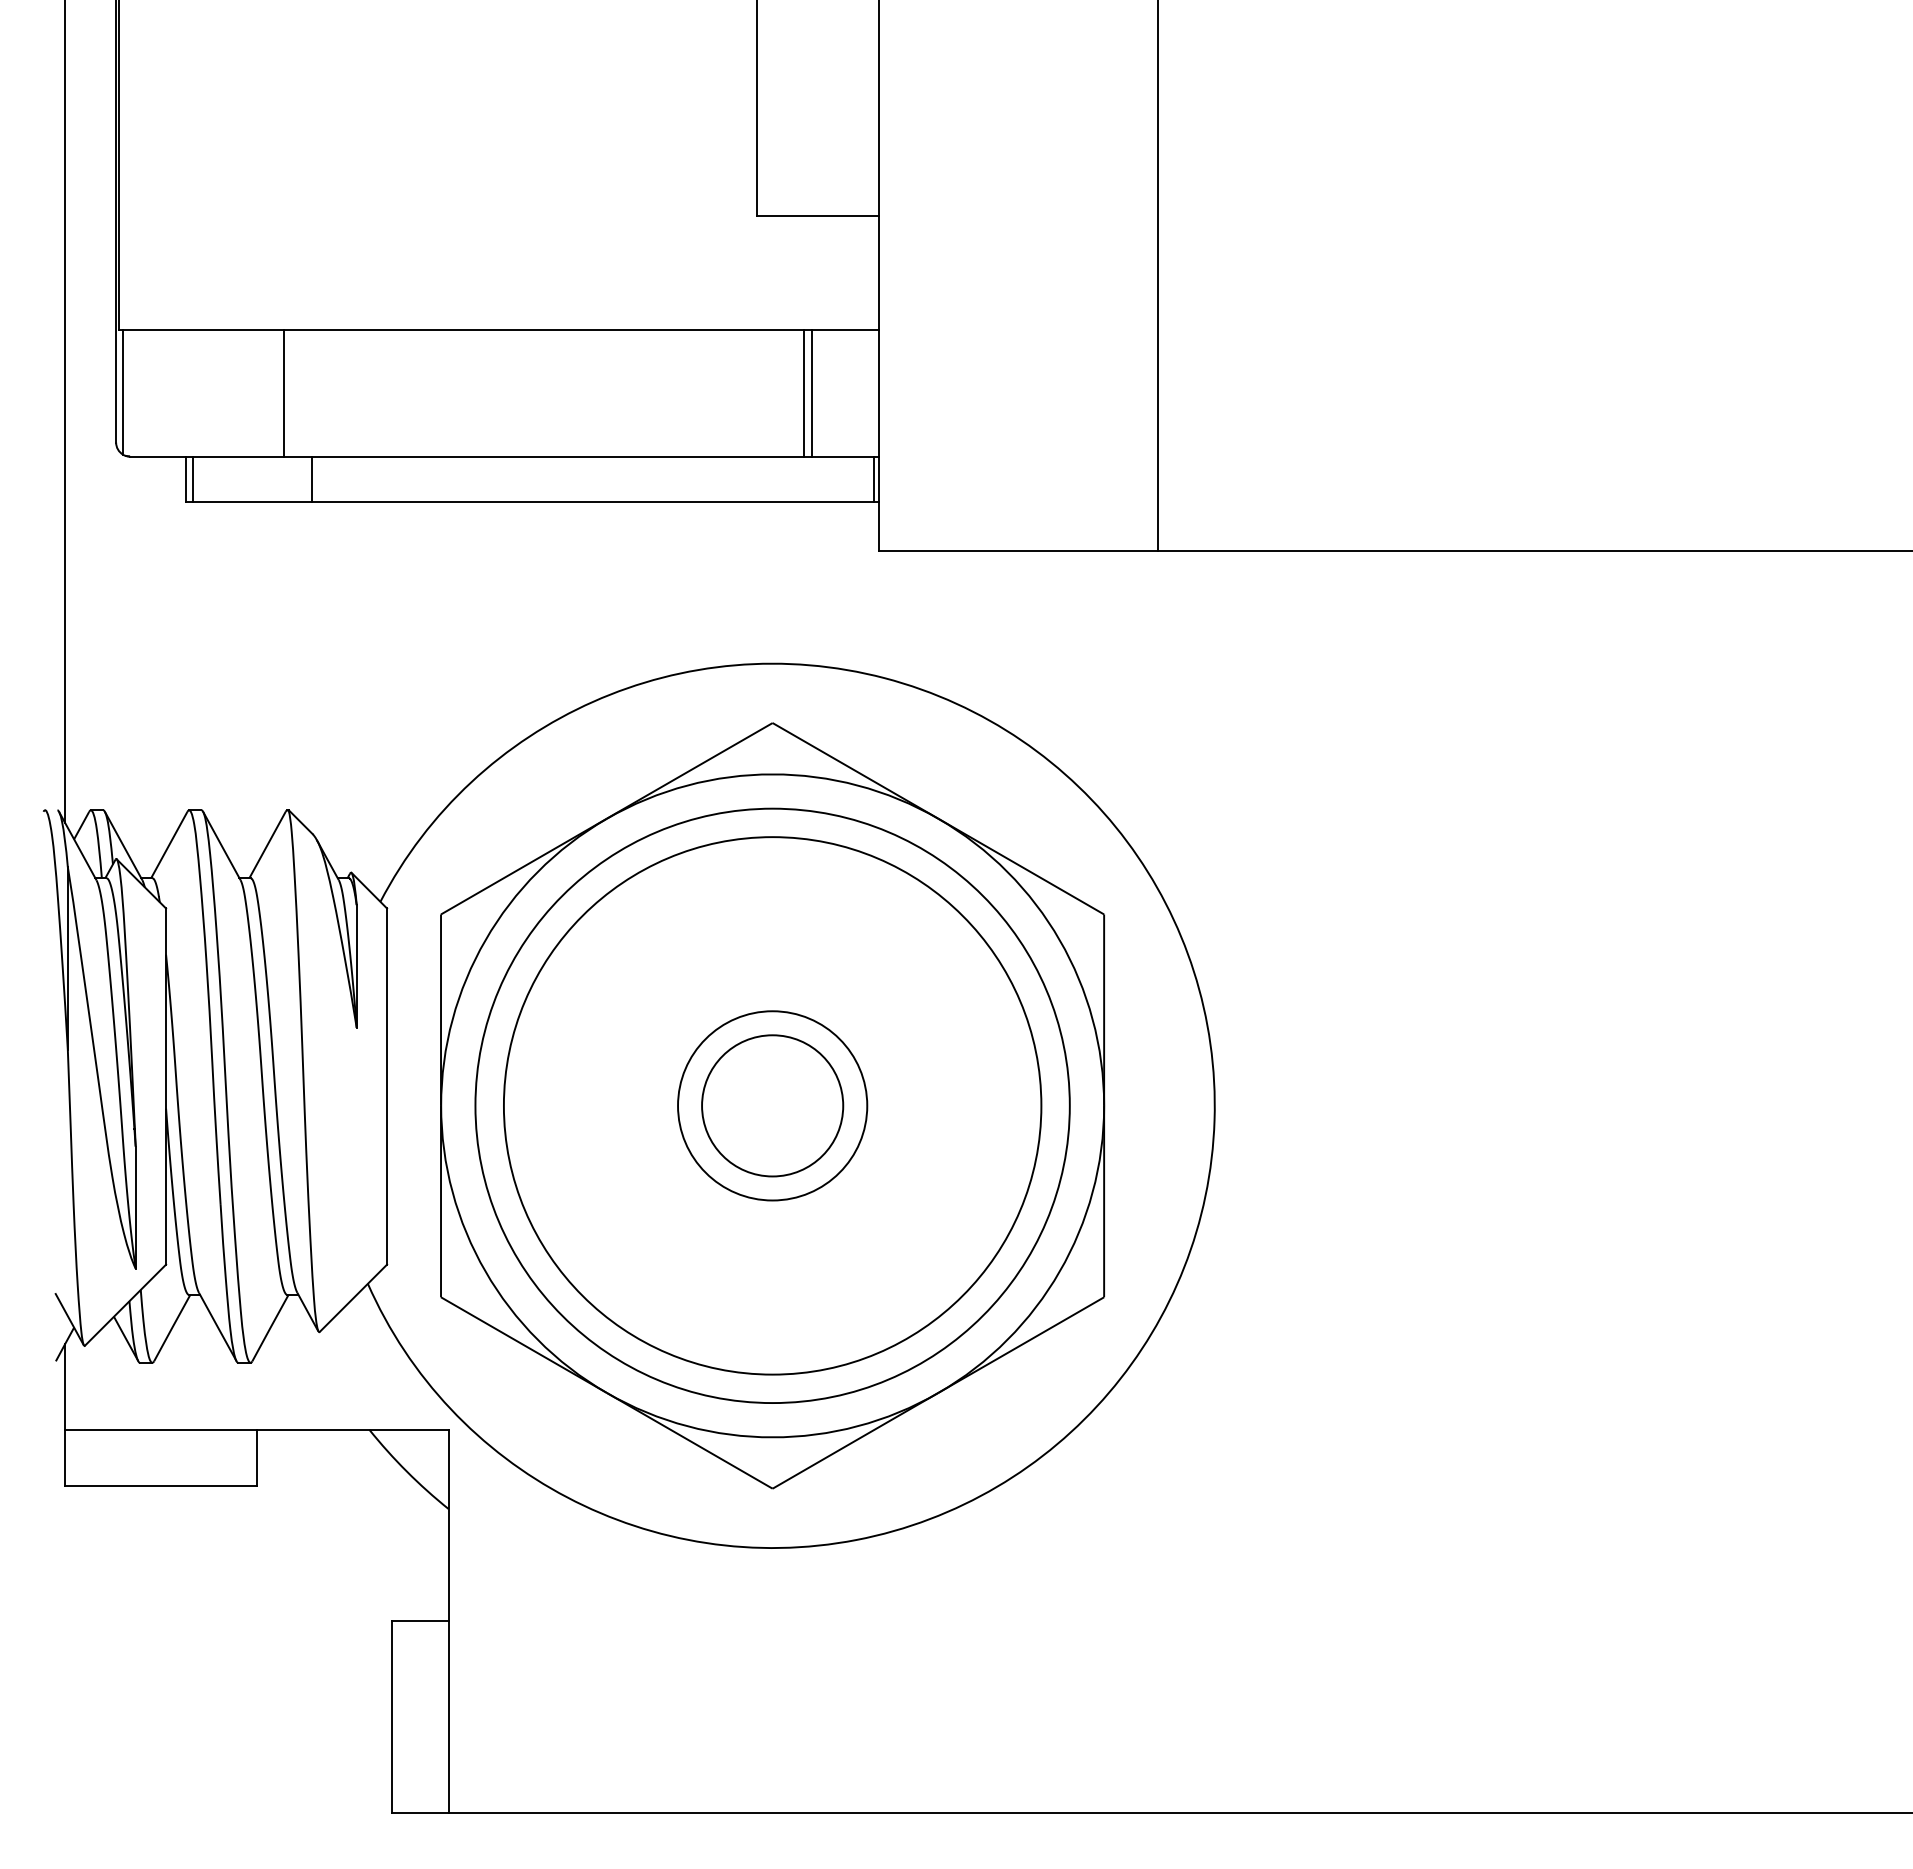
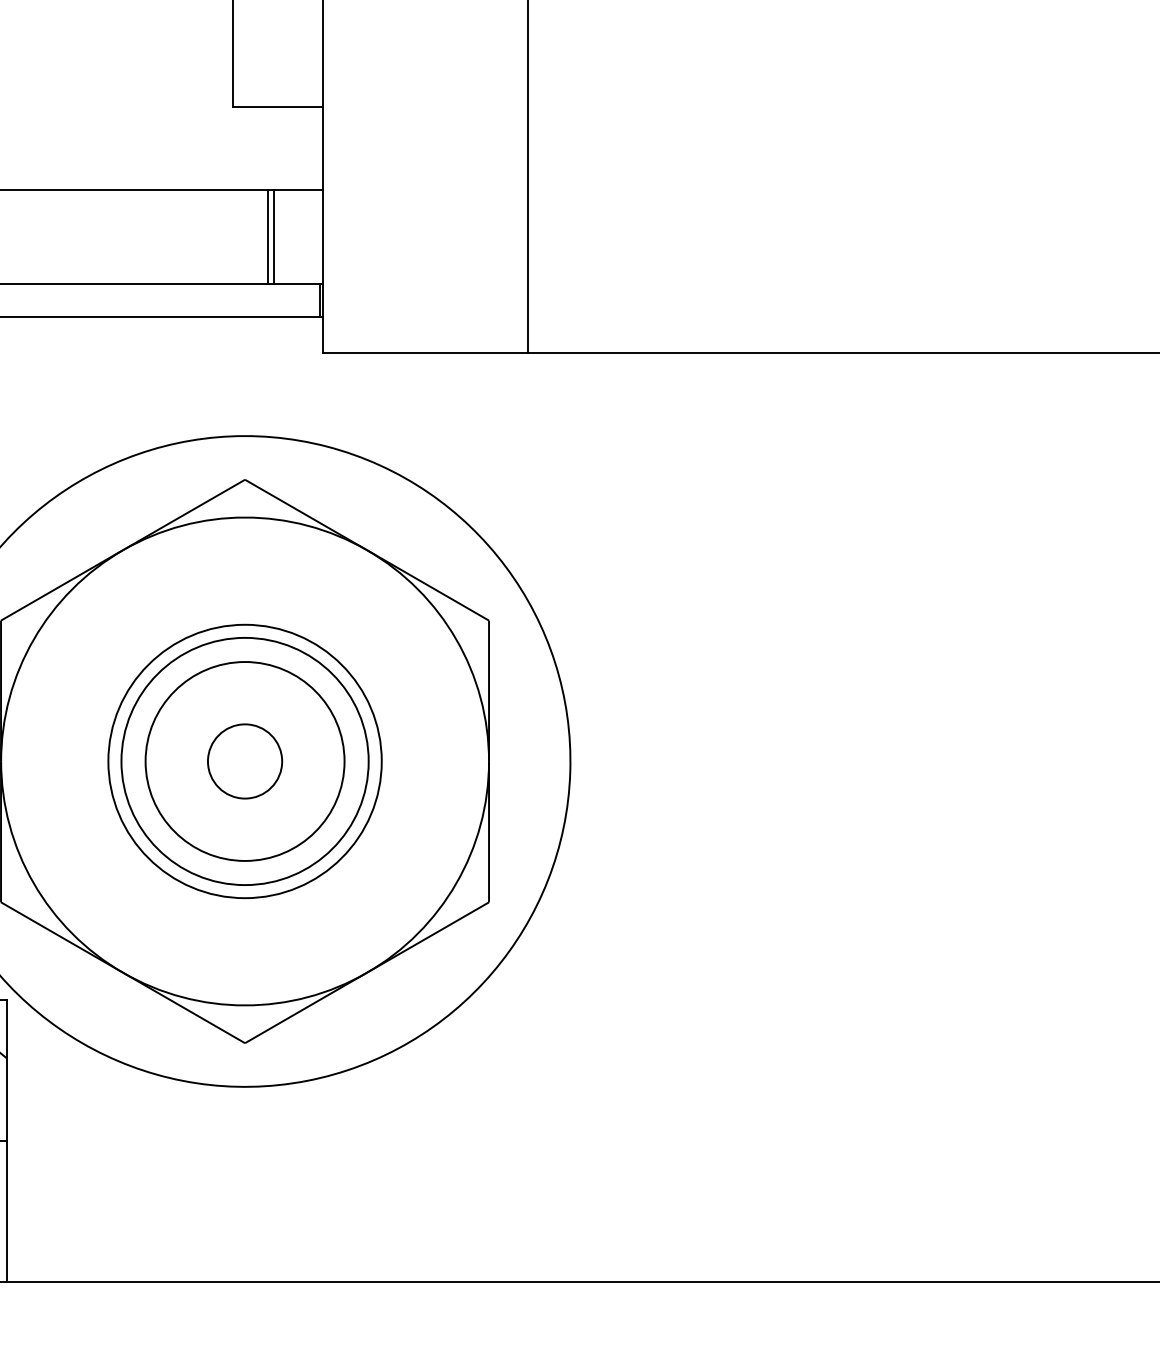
circle: (772, 1105) -> (244, 761), size x0.62
circle: (772, 1105) -> (244, 761), size x0.62
circle: (772, 1105) -> (244, 761), size x0.71
circle: (772, 1105) -> (244, 761), size x1.43

